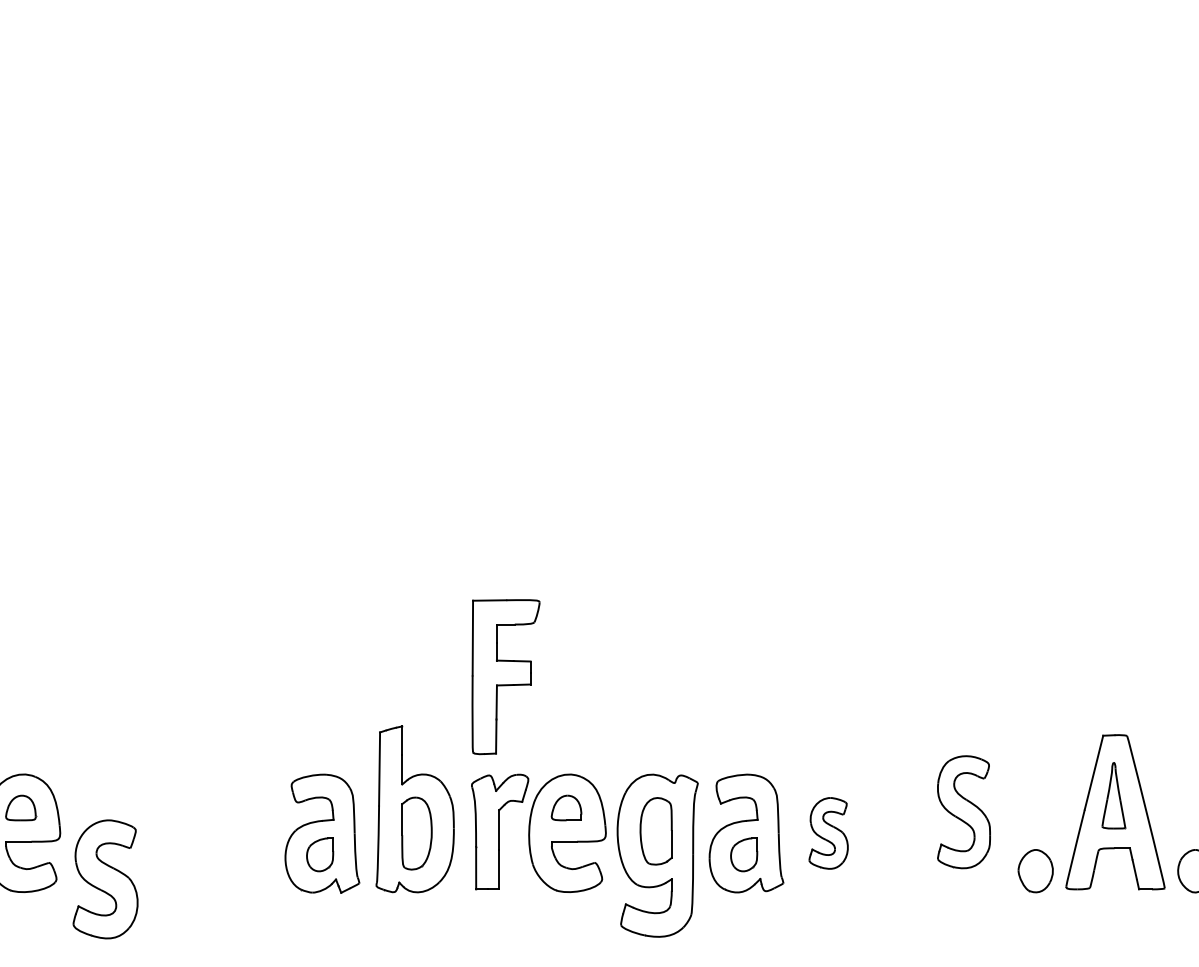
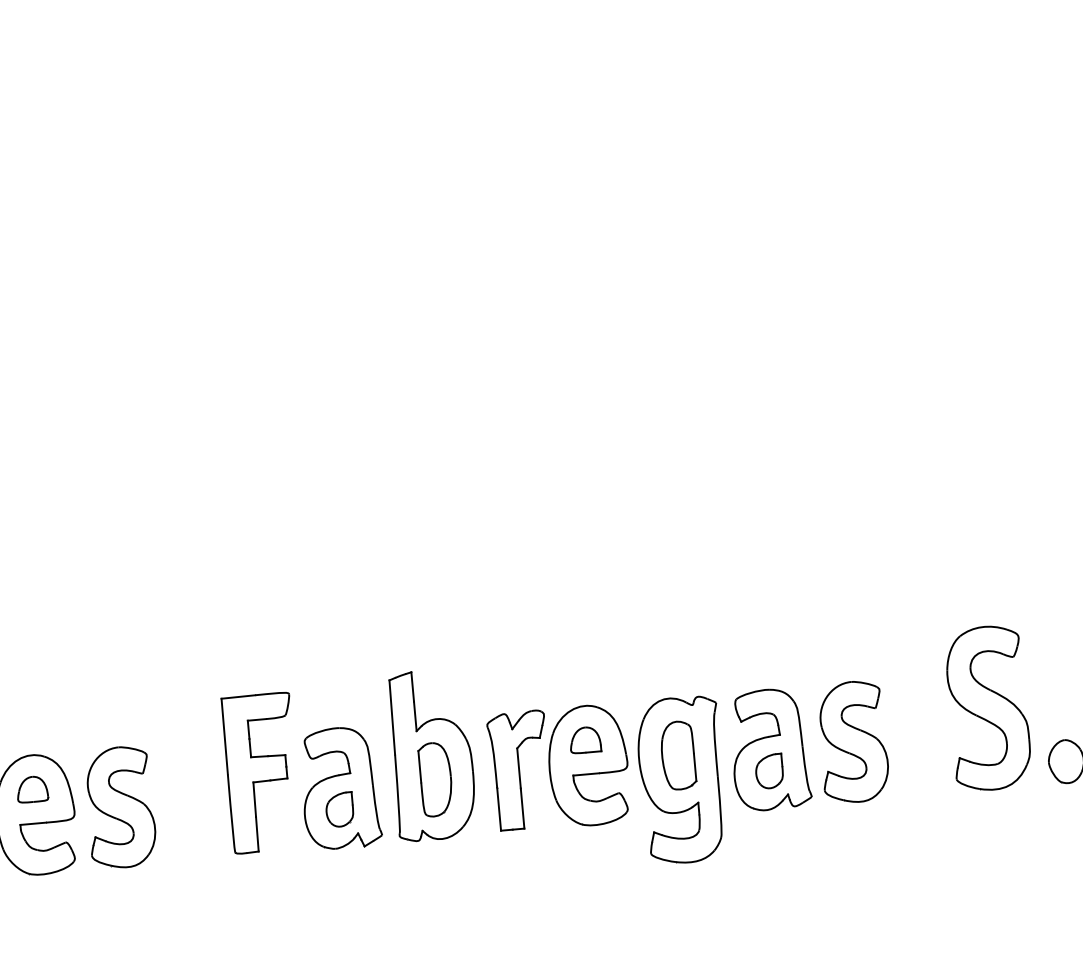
part: (505, 677) -> (261, 773), moved
part: (963, 812) -> (987, 708), size x1.43
part: (828, 833) -> (852, 742), size x1.67
part: (105, 879) -> (120, 807), moved

